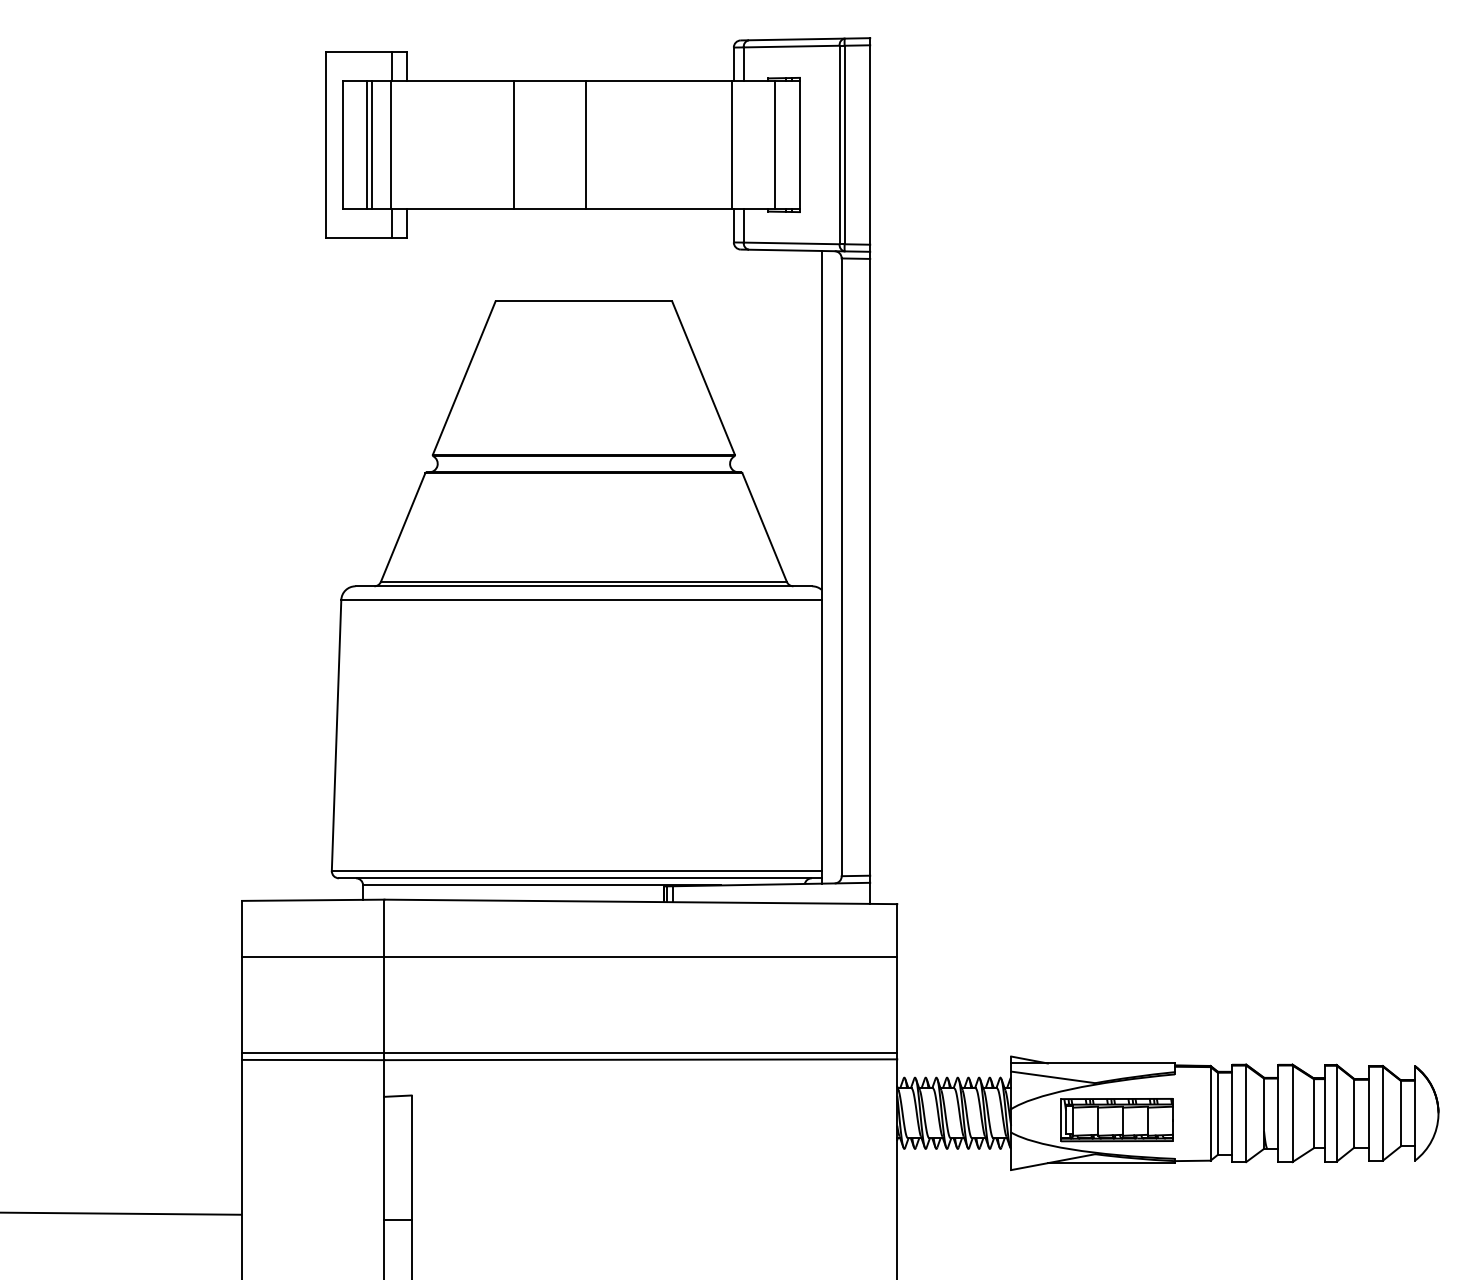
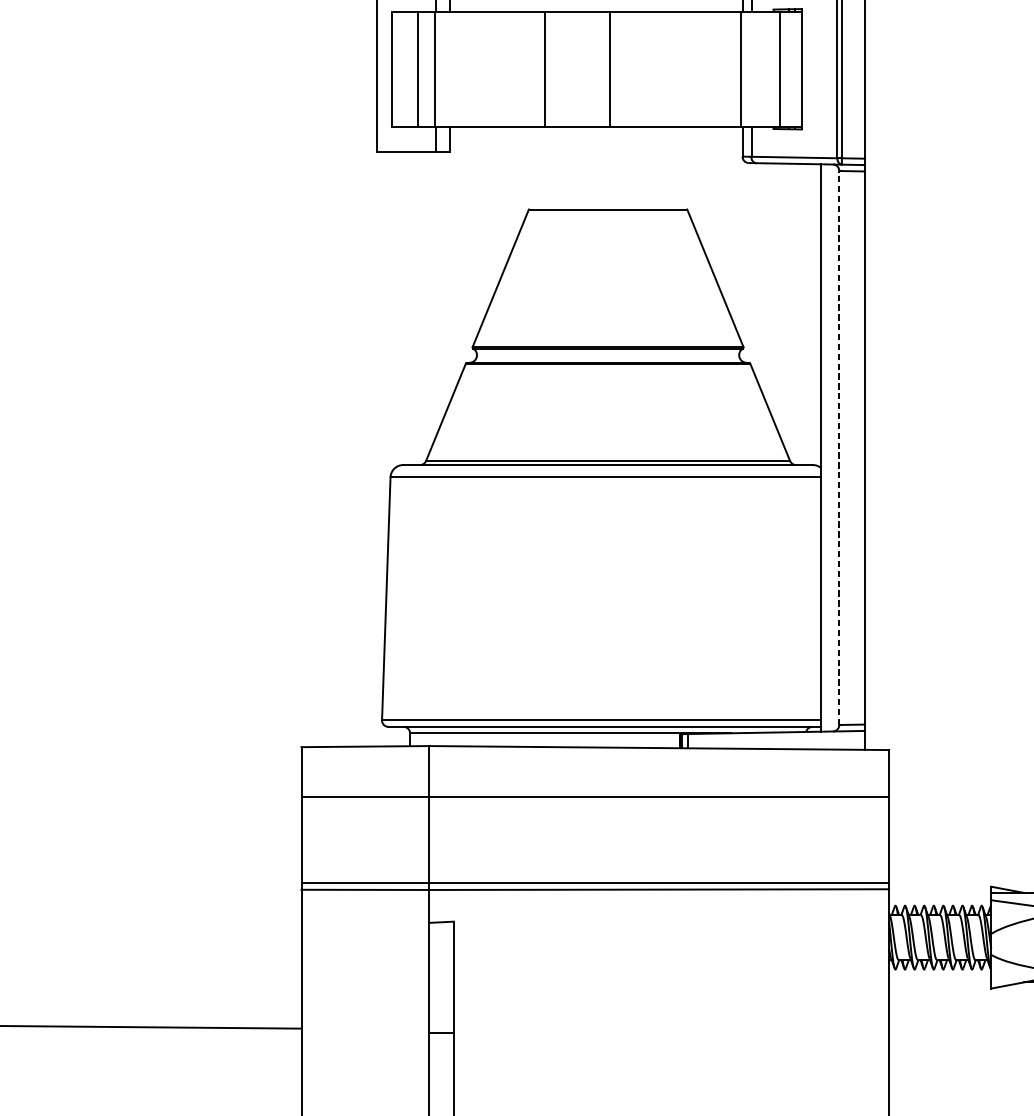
line: (367, 144) -> (414, 68), removed
line: (841, 567) -> (839, 448), solid -> dashed

